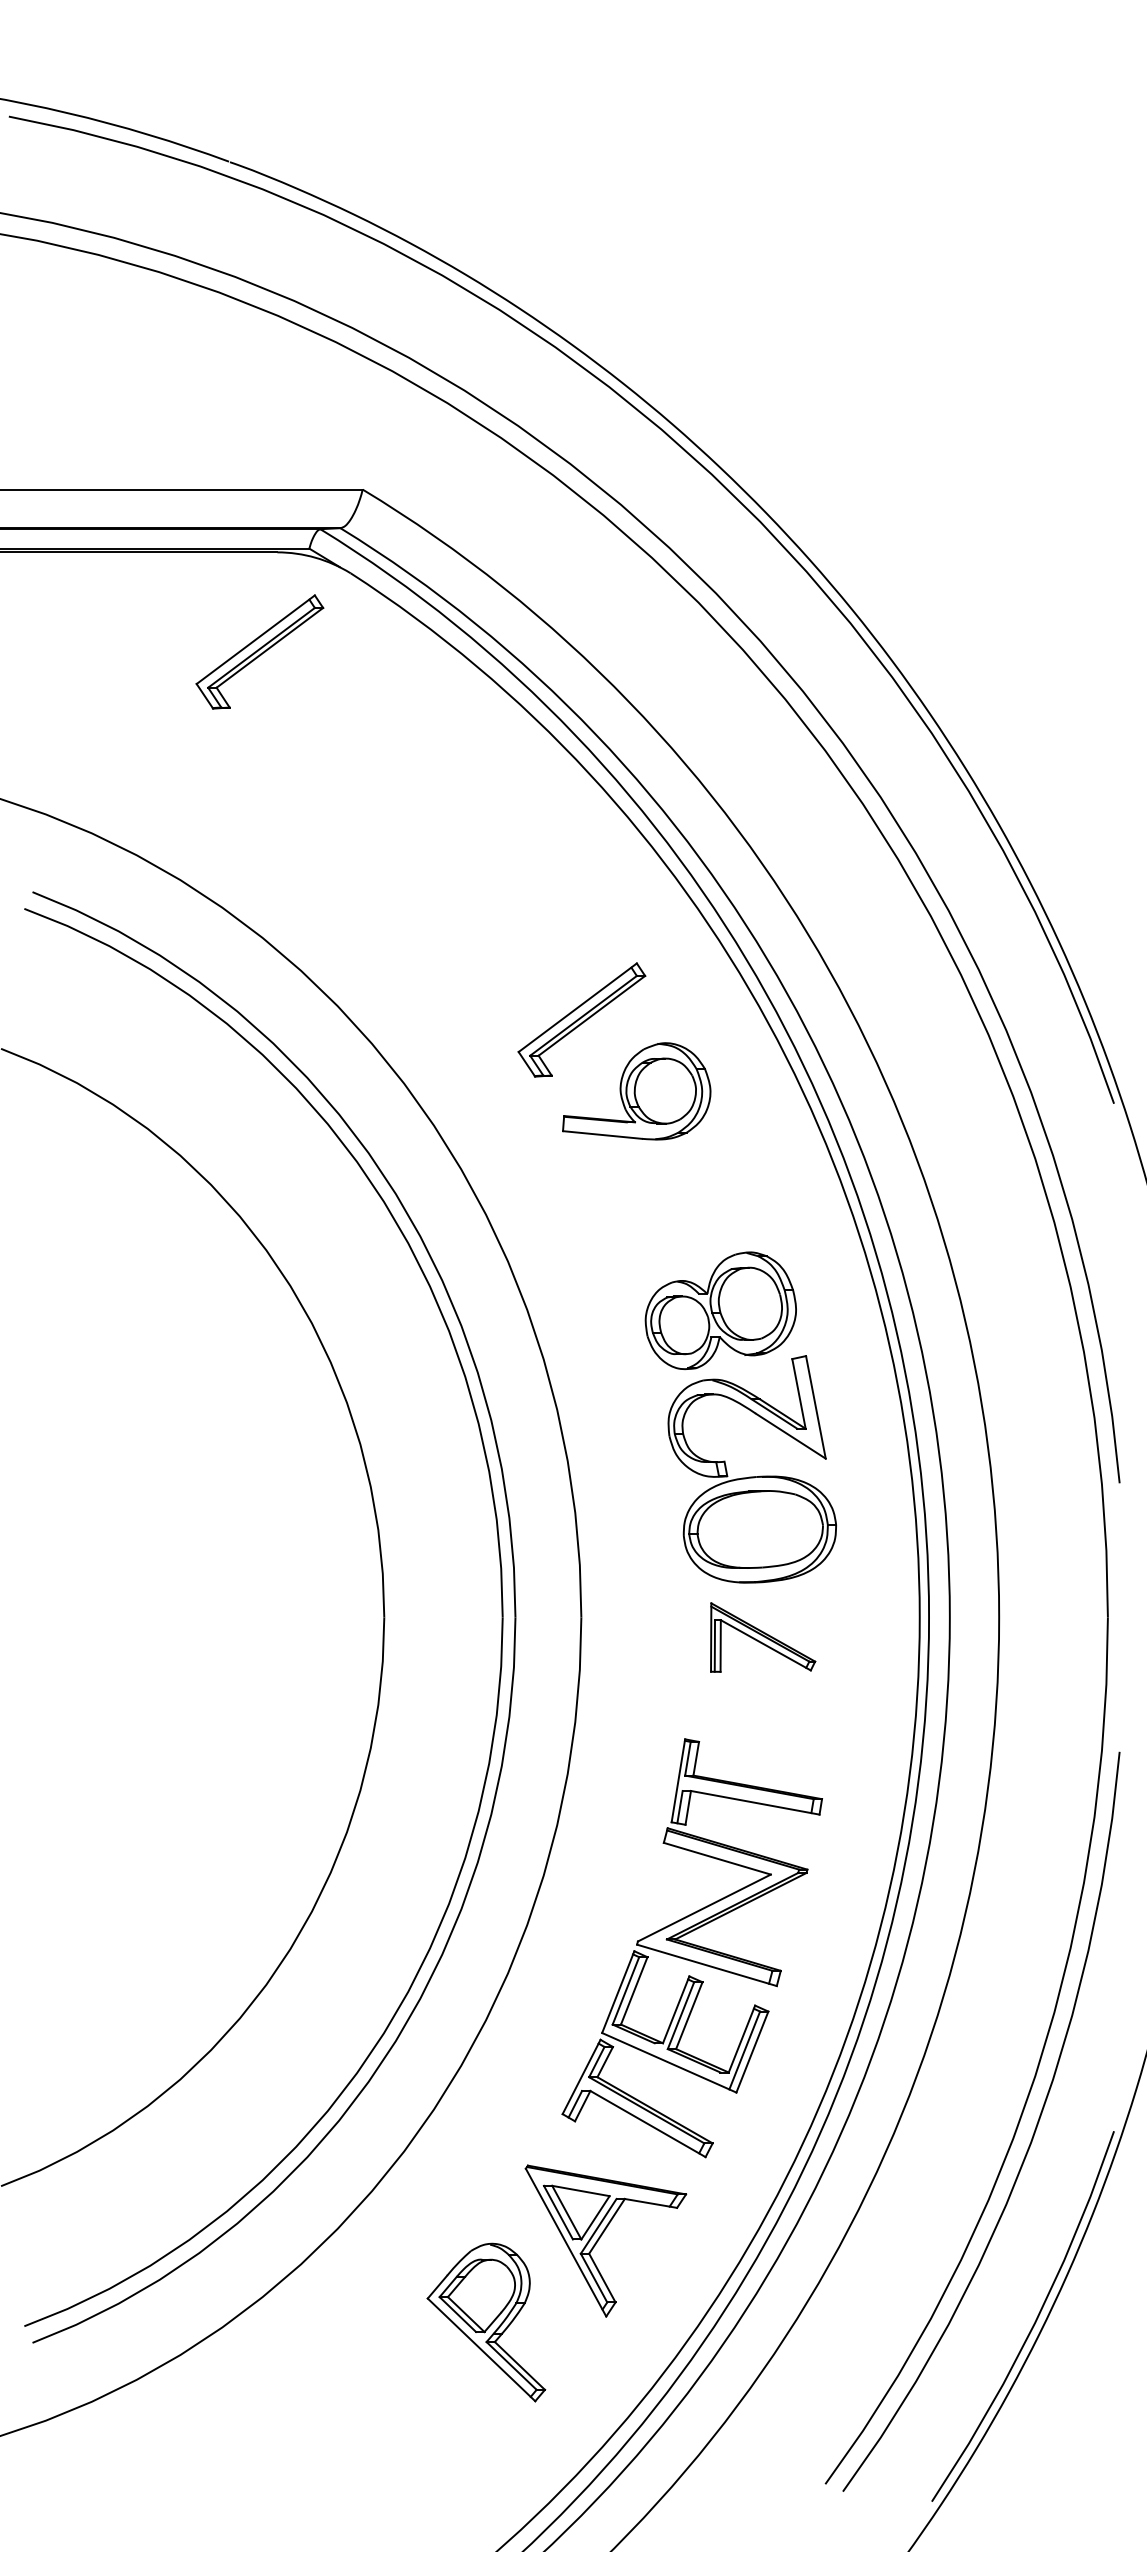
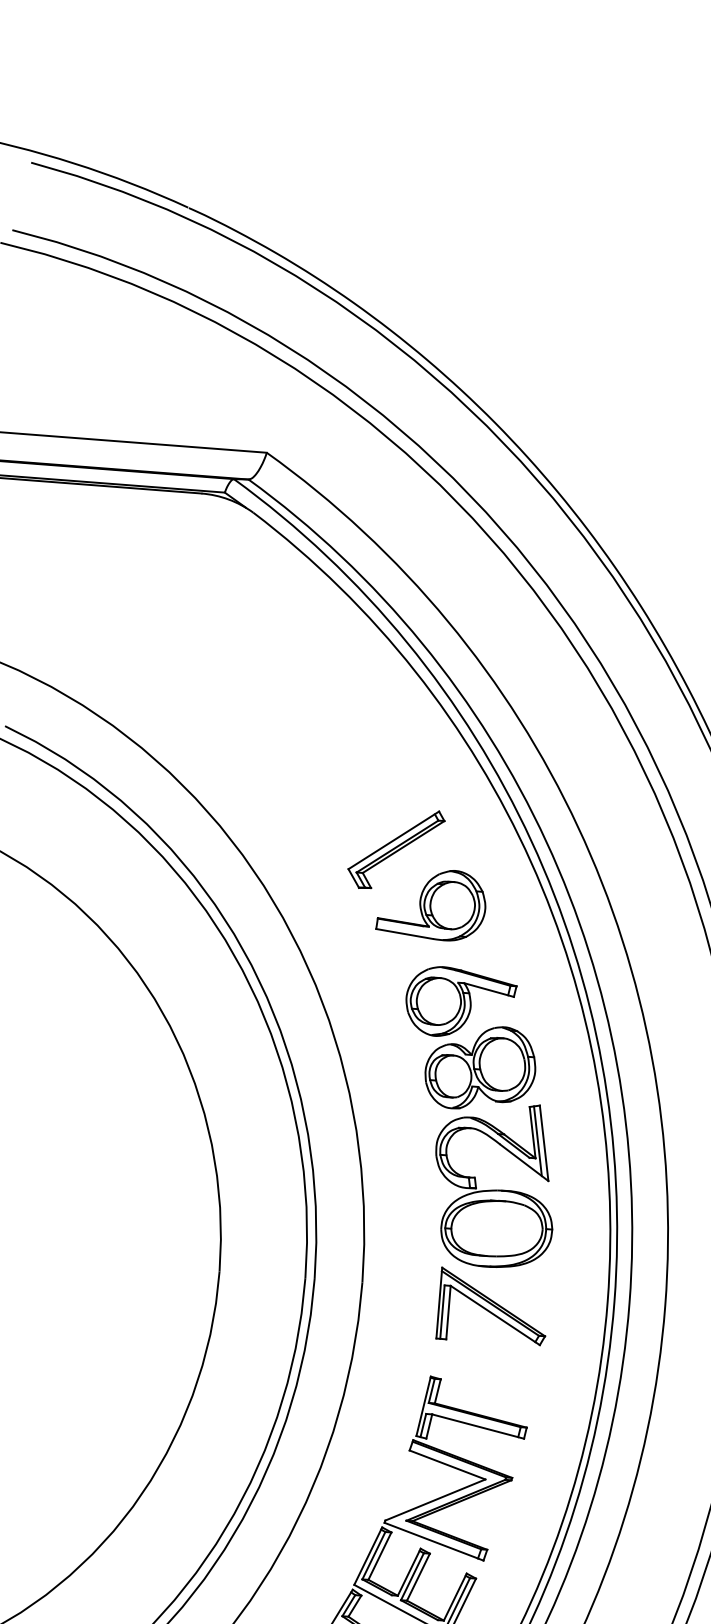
part: (259, 651) -> (182, 564), removed
part: (686, 1223) -> (460, 1002), added
line: (807, 1404) -> (538, 1140), added
part: (762, 1637) -> (492, 1307), size x1.43

